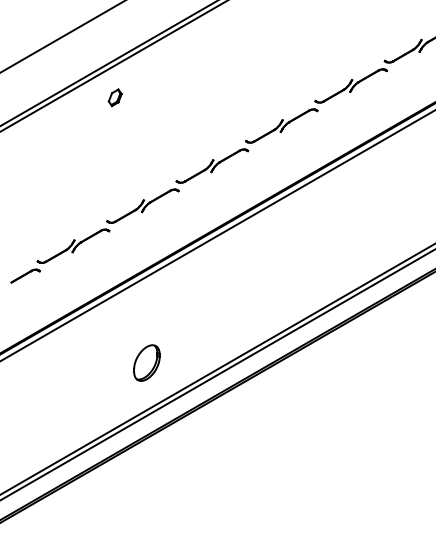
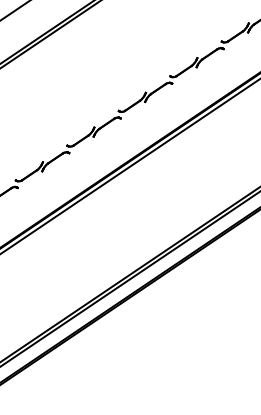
part: (114, 97) -> (14, 84), removed
part: (146, 362) -> (53, 287), removed

